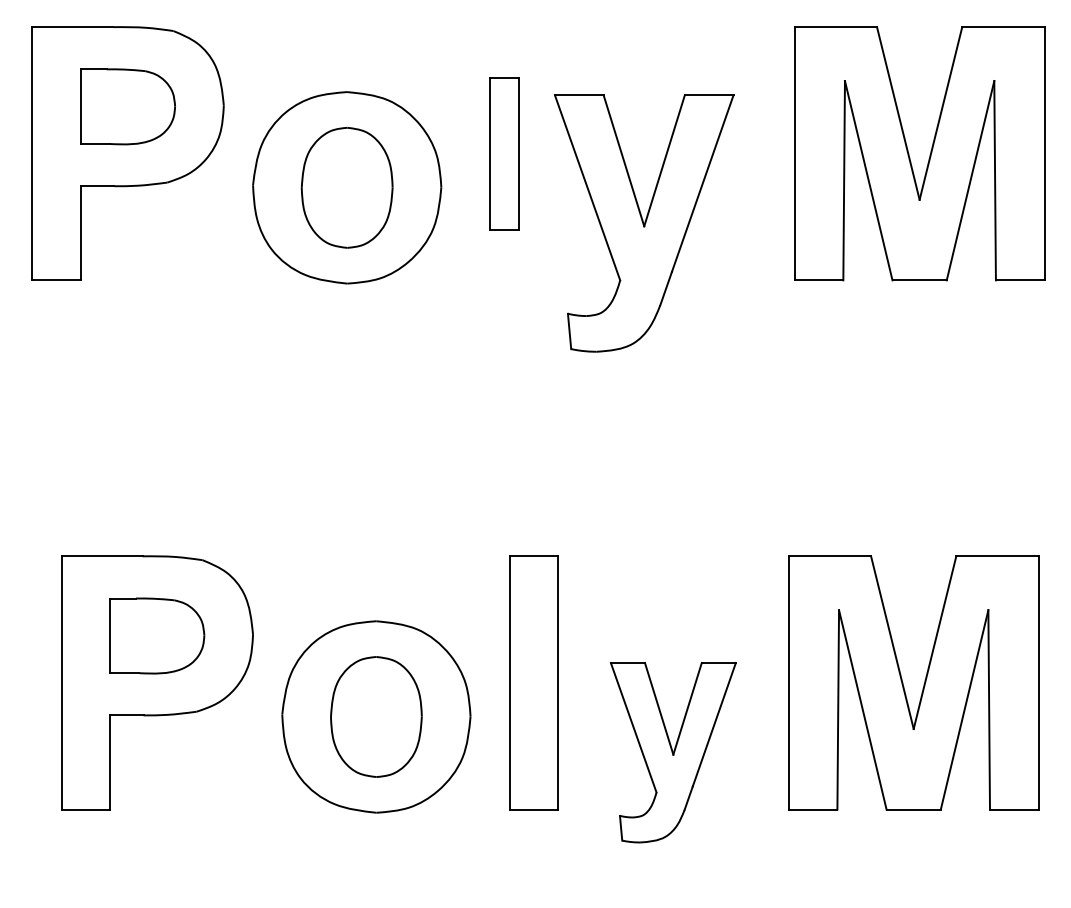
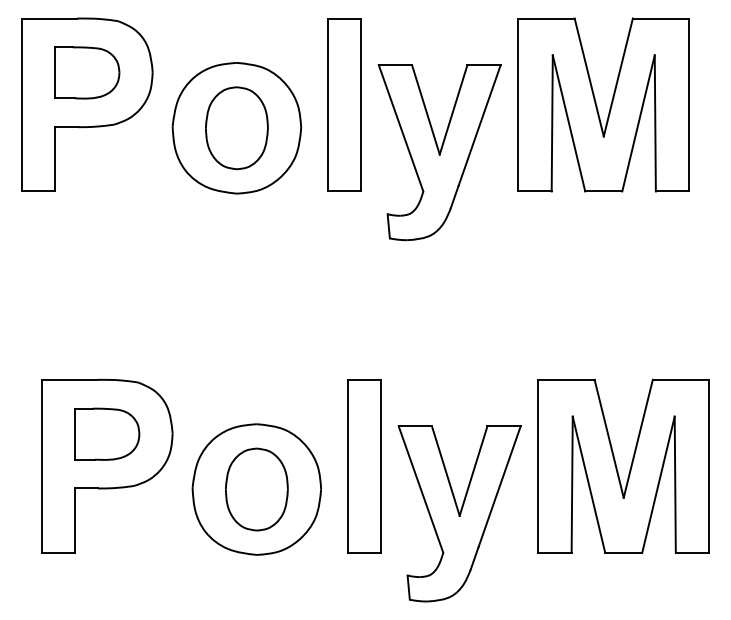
part: (504, 153) -> (344, 104), size x1.67
part: (910, 154) -> (597, 105), moved
part: (673, 752) -> (459, 513), size x1.43

